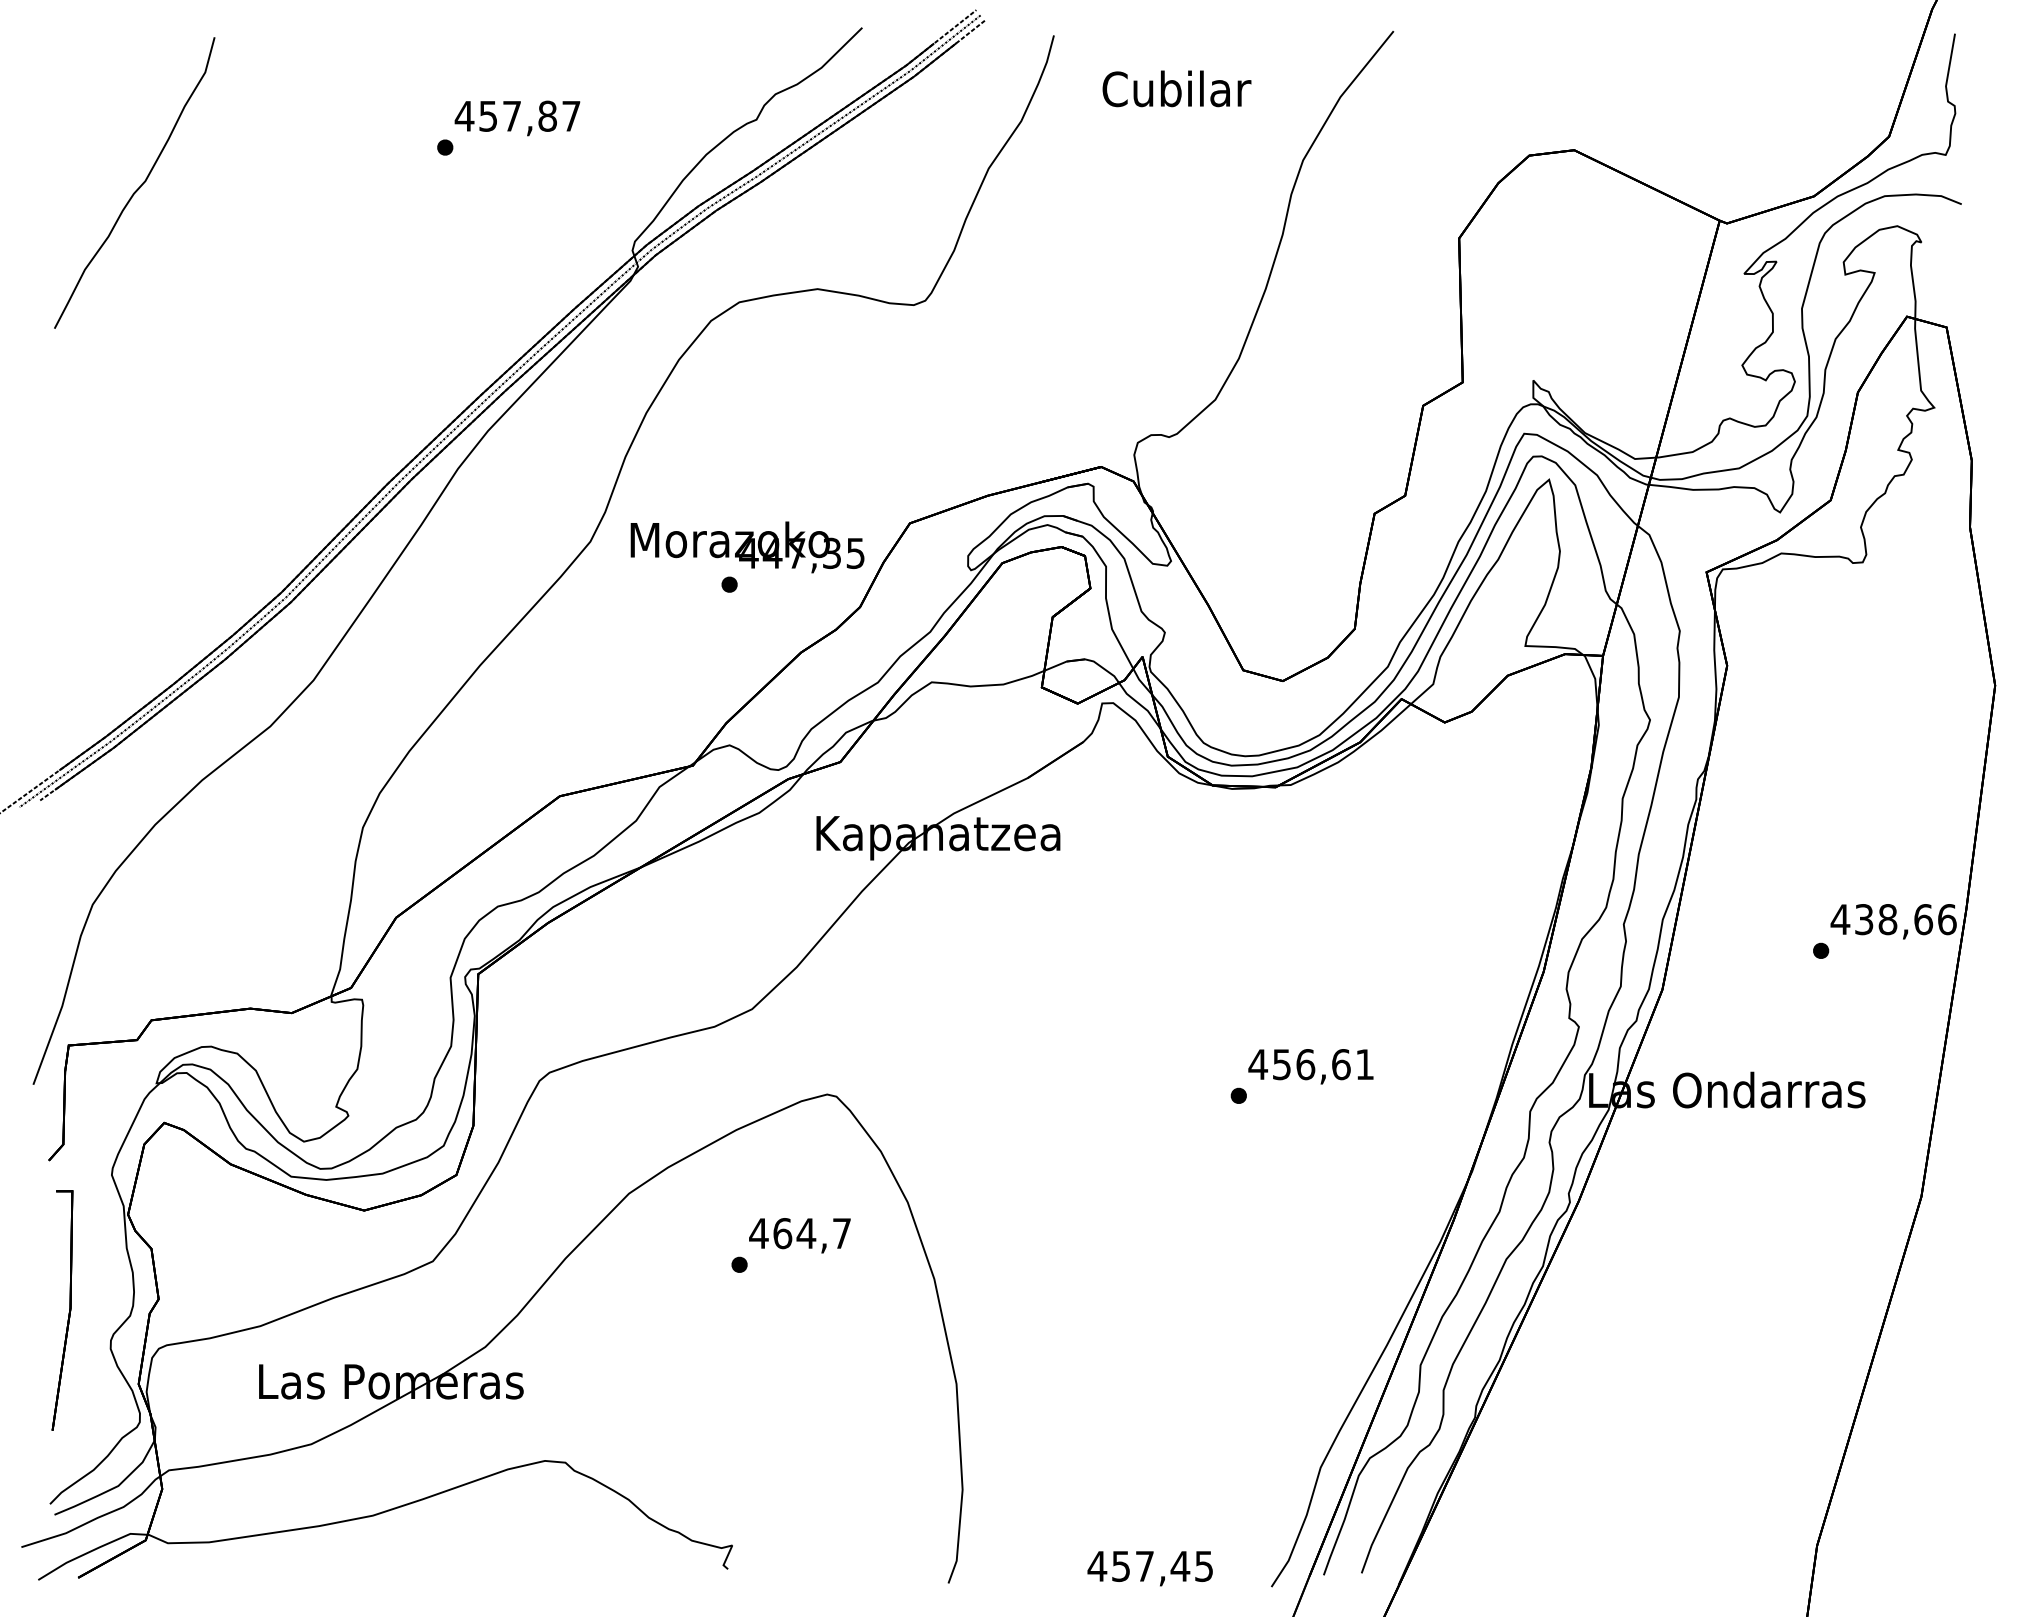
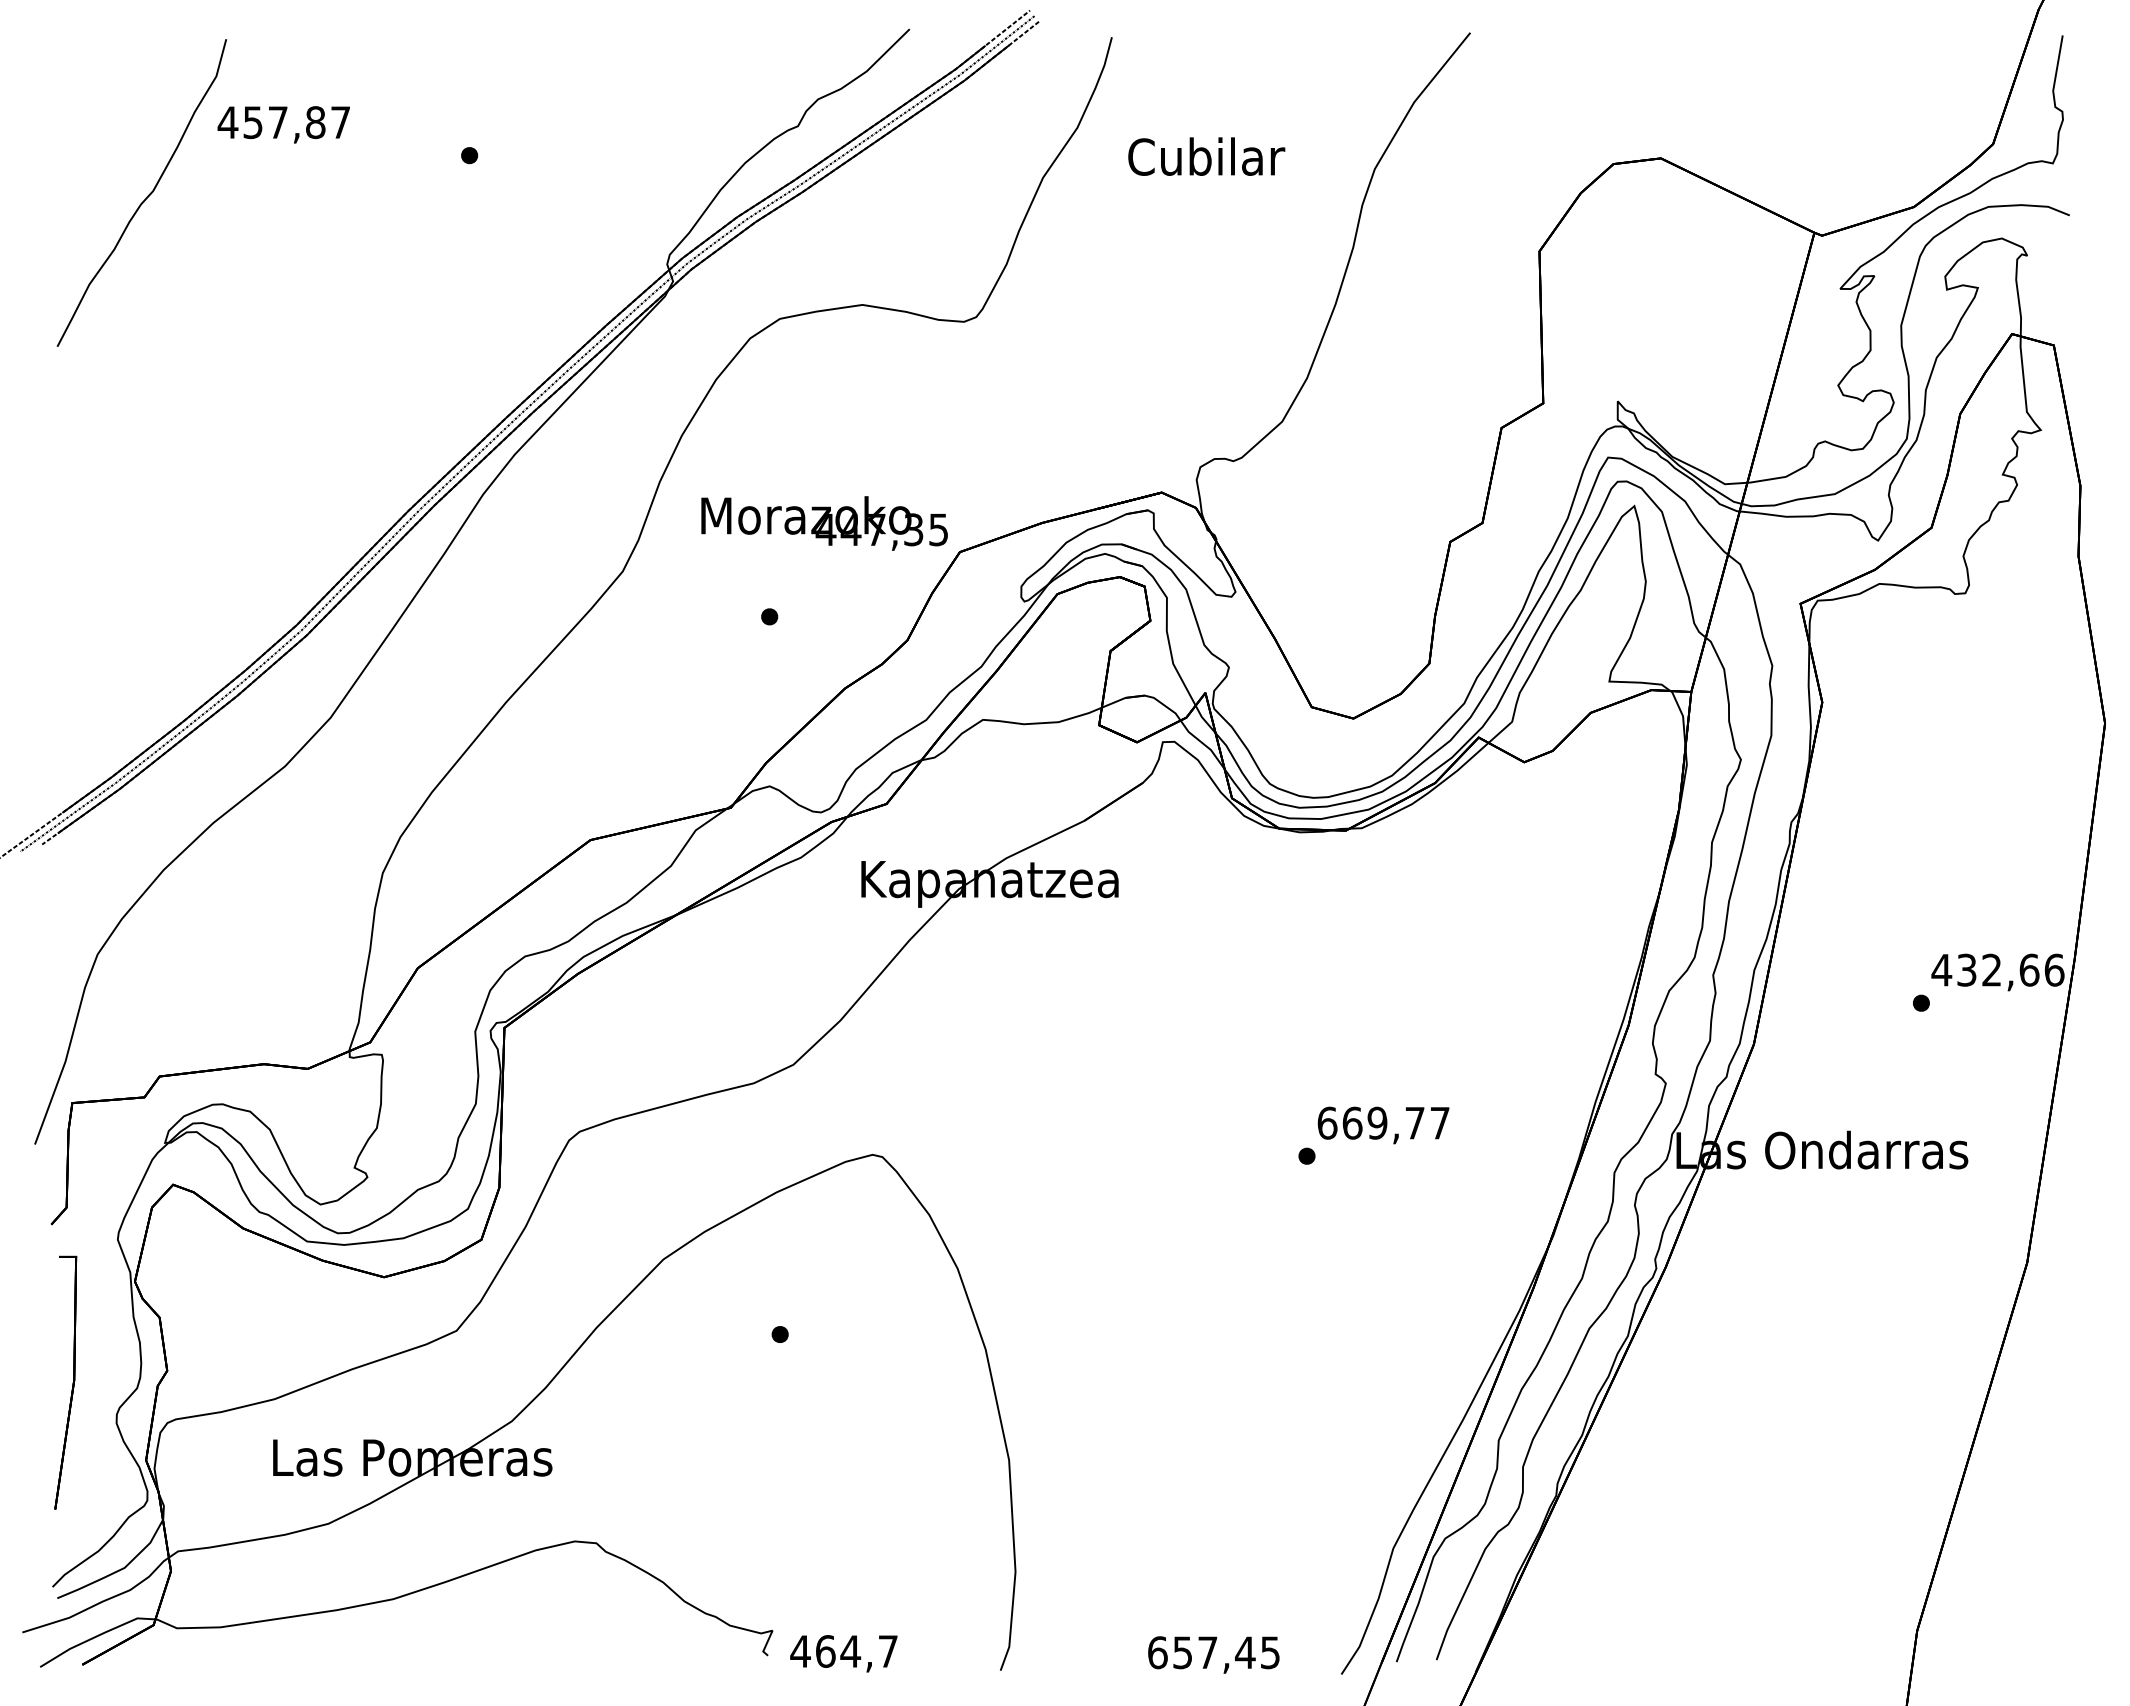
text: (1176, 88) -> (1206, 156), moved
text: (517, 118) -> (283, 124), moved
text: (747, 547) -> (824, 523), moved
text: (1887, 918) -> (1991, 969), 438,66 -> 432,66
text: (1311, 1063) -> (1383, 1122), 456,61 -> 669,77
text: (799, 1235) -> (843, 1653), moved
text: (1097, 1566) -> (1157, 1652), 457,45 -> 657,45

